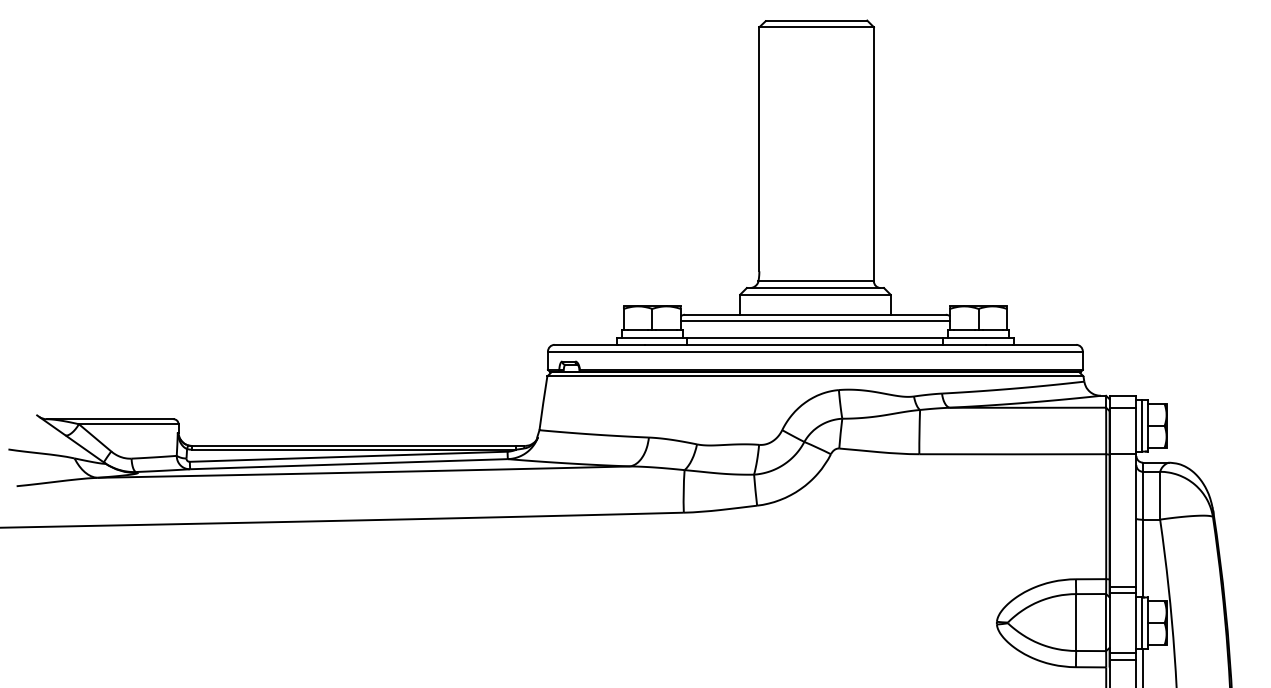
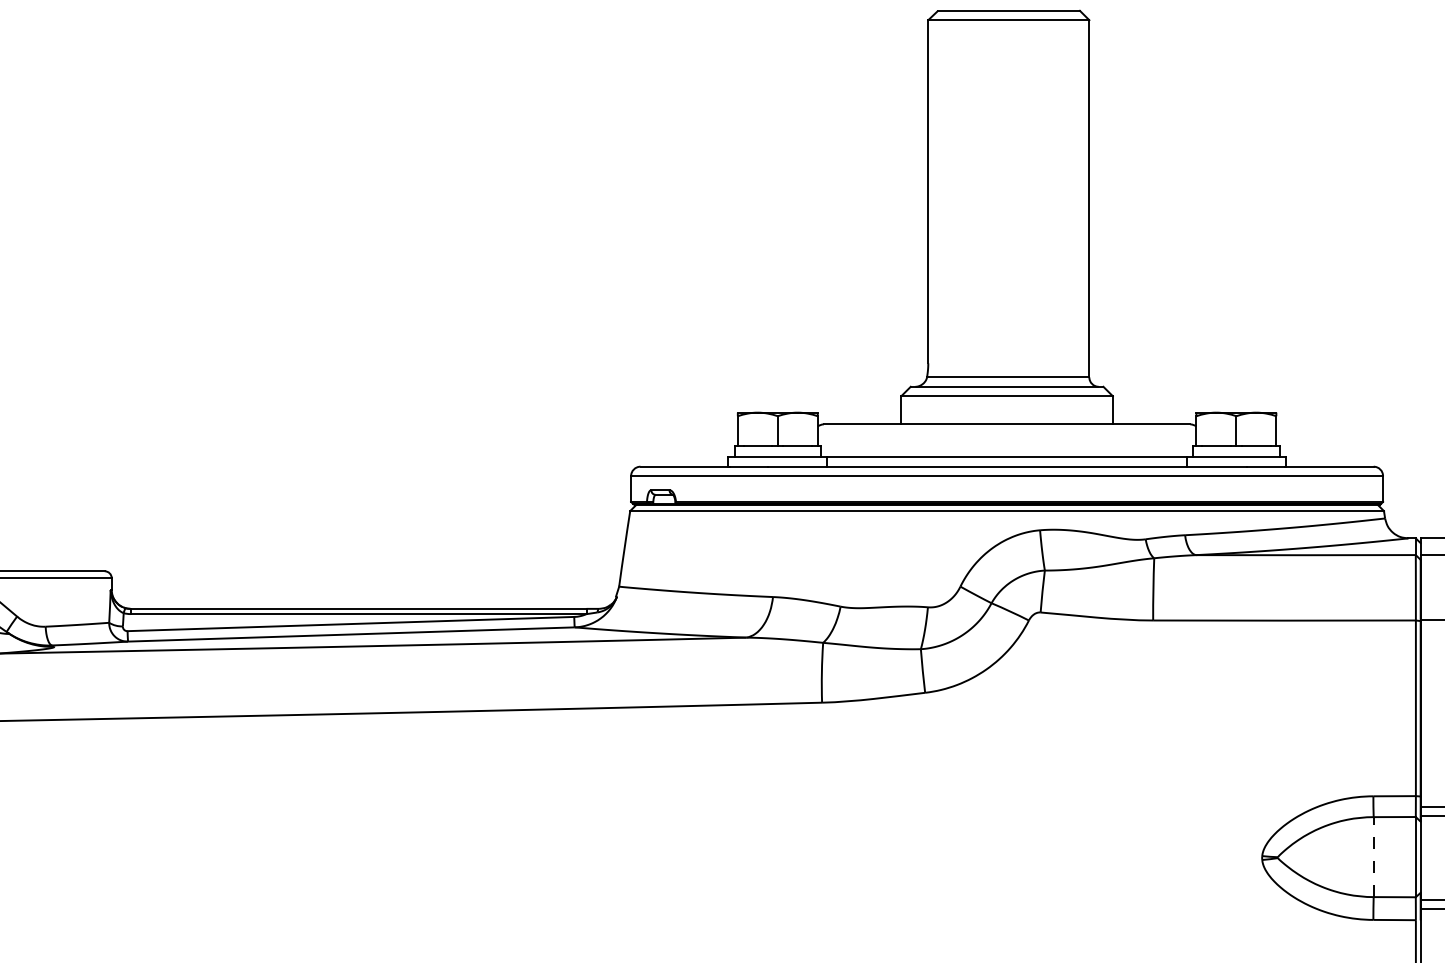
line: (815, 321) -> (1007, 433), removed
line: (1076, 622) -> (1374, 857), solid -> dashed

